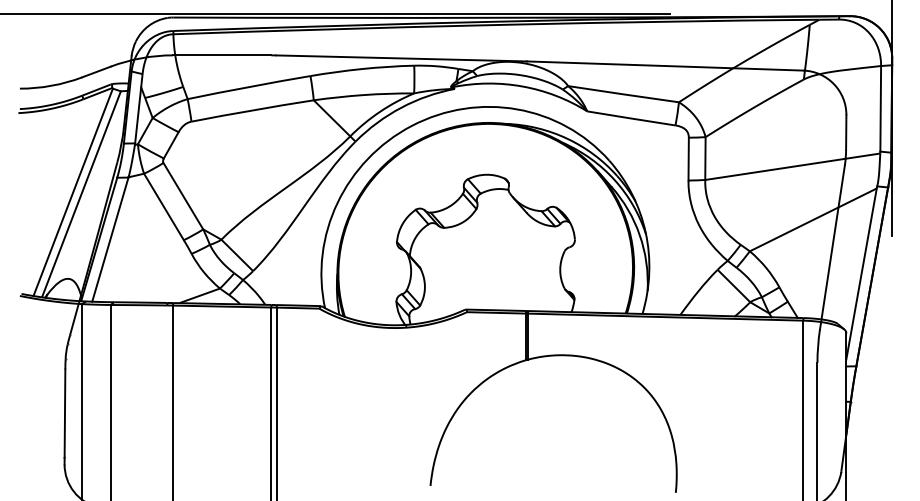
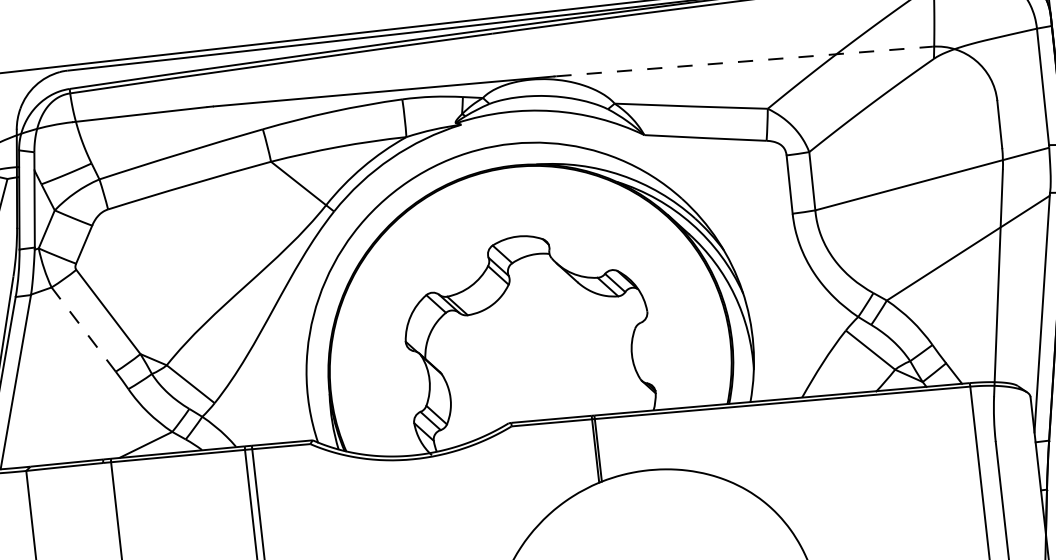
line: (665, 66) -> (743, 62), solid -> dashed
line: (163, 206) -> (82, 329), solid -> dashed

